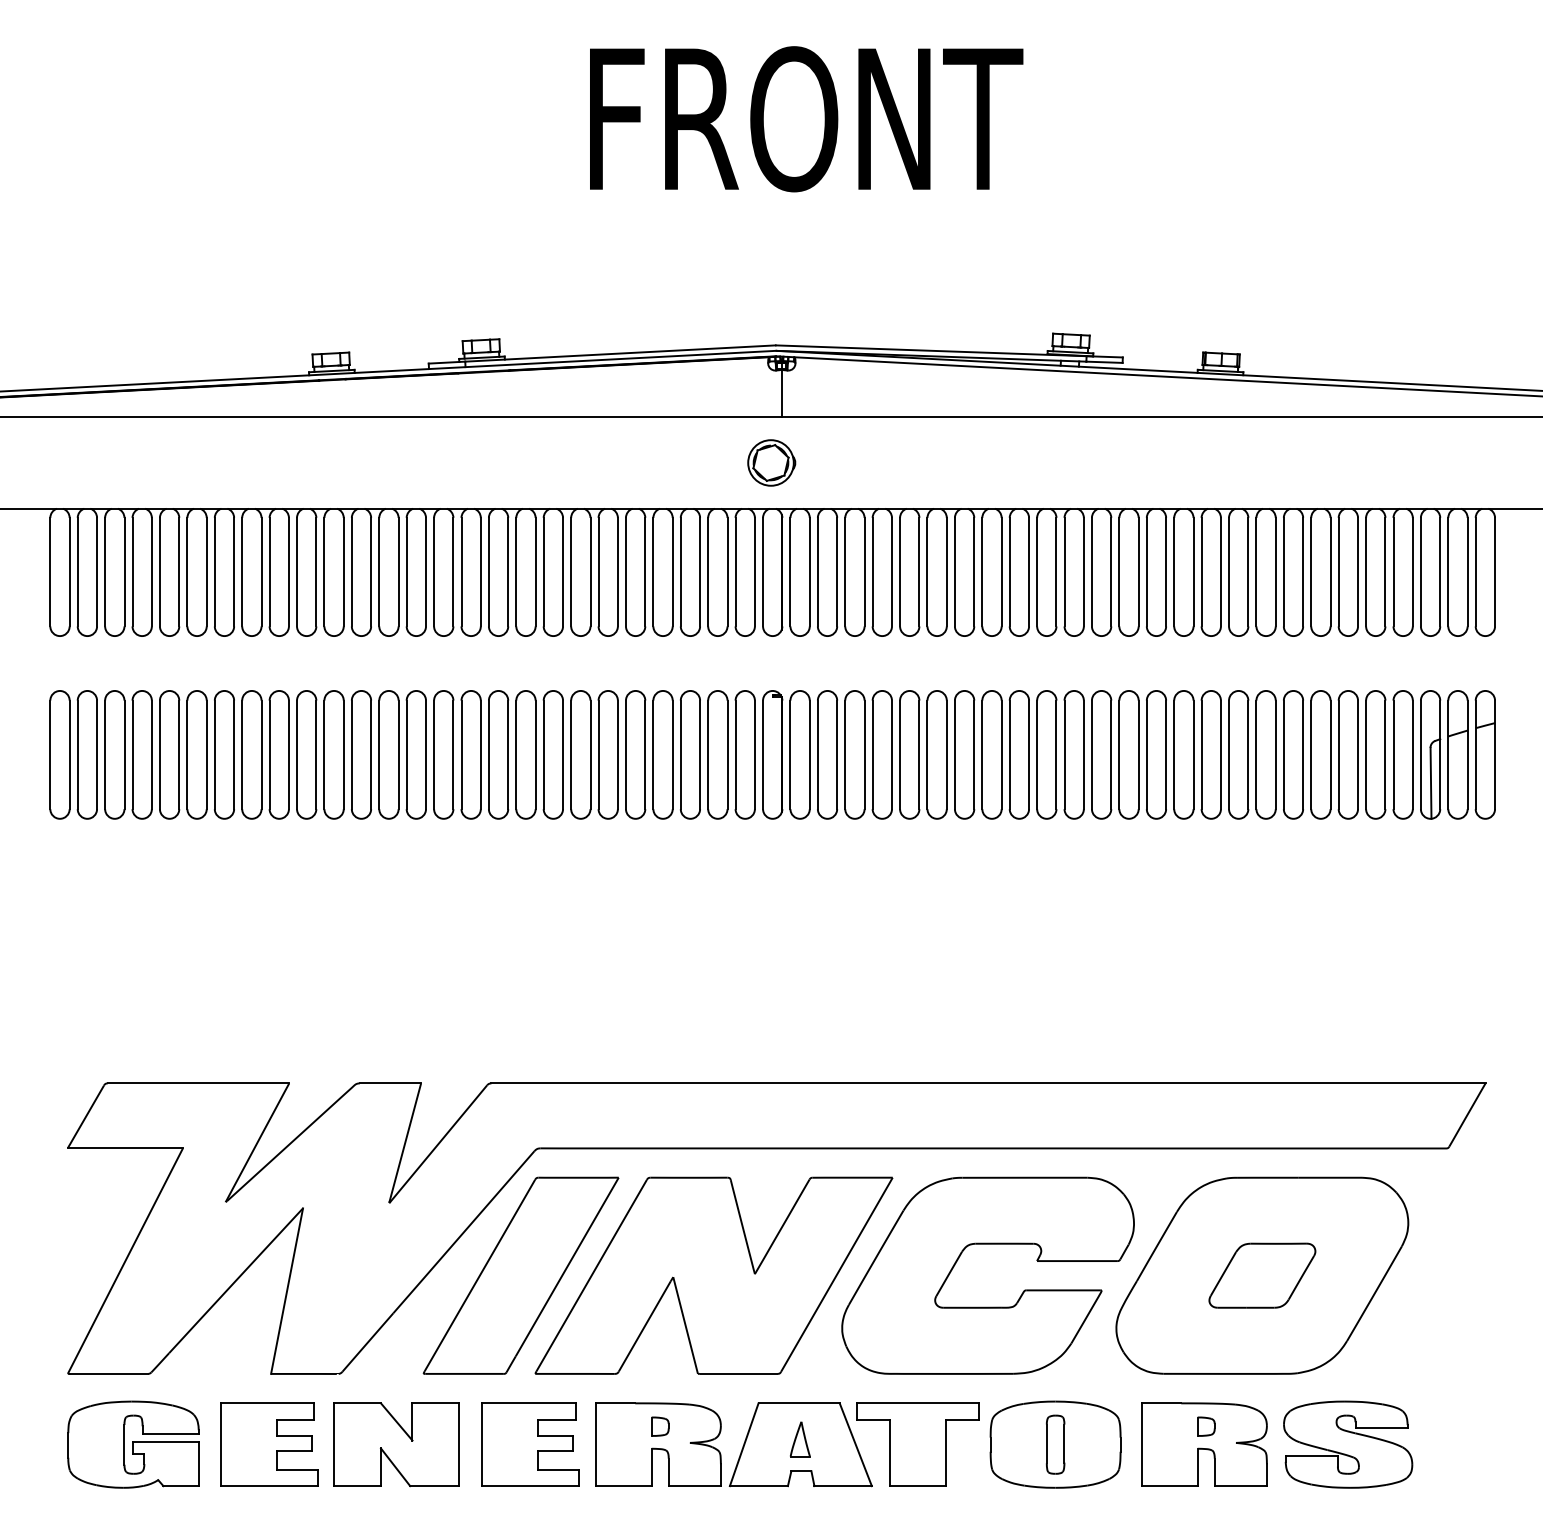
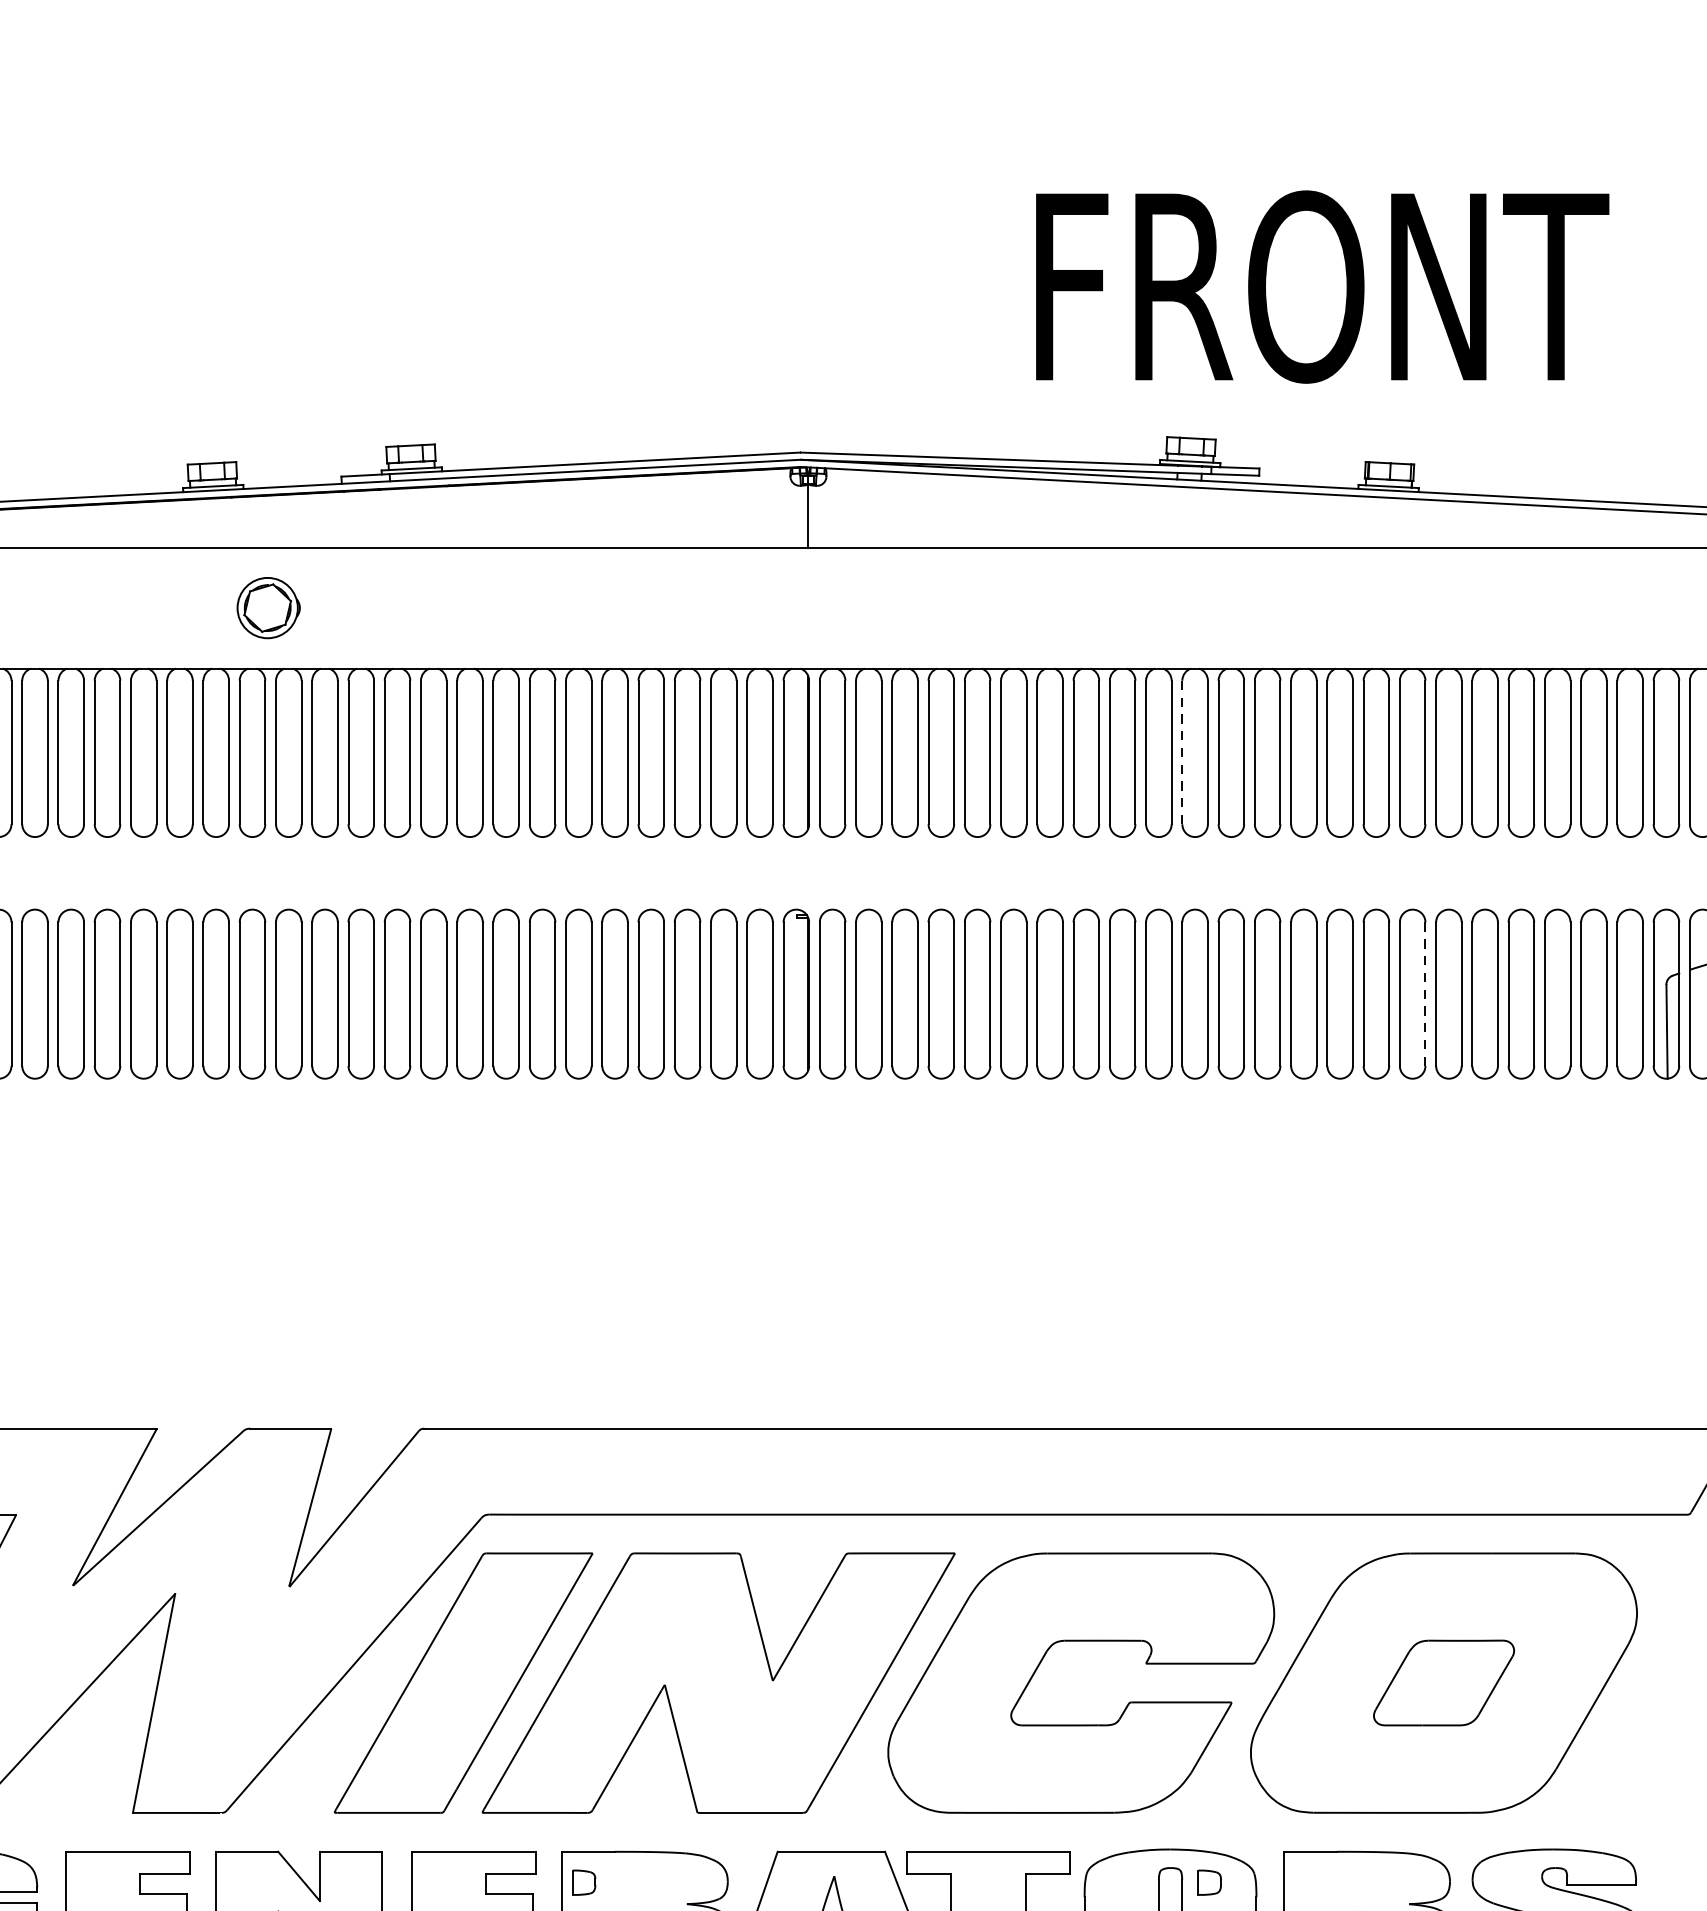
text: (806, 119) -> (1322, 287), moved
part: (771, 462) -> (268, 607), moved
line: (1064, 572) -> (1182, 752), solid -> dashed
line: (1248, 754) -> (1425, 993), solid -> dashed
part: (660, 1426) -> (584, 1882), moved
part: (1206, 1426) -> (1210, 1882), moved

